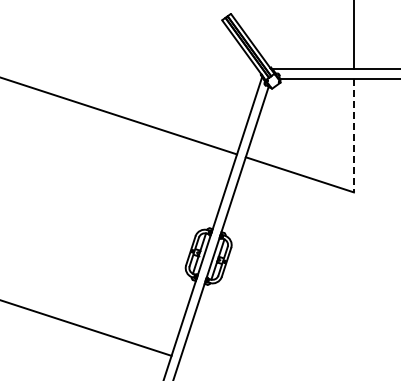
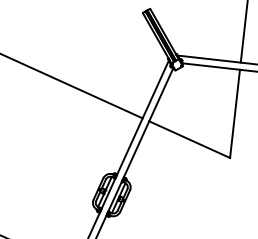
line: (353, 135) -> (234, 113), dashed -> solid

